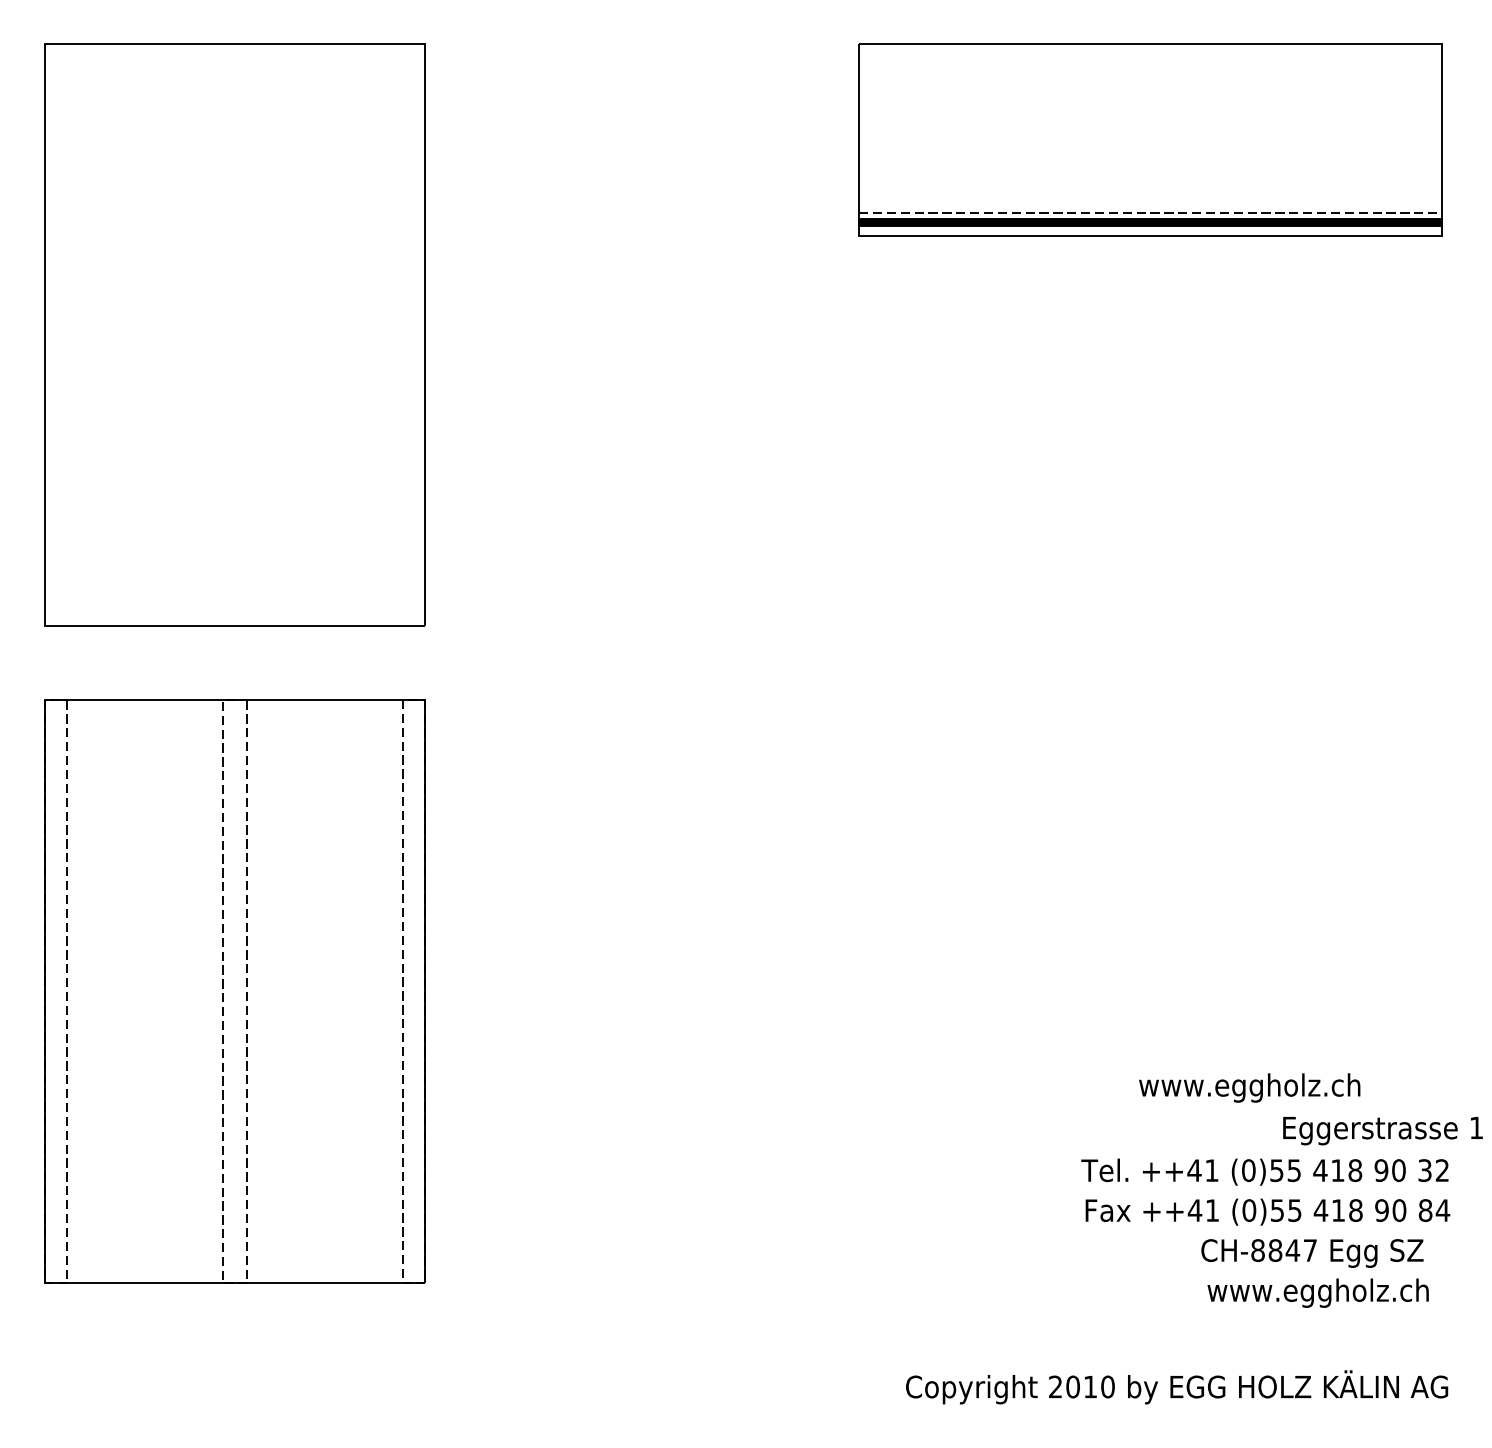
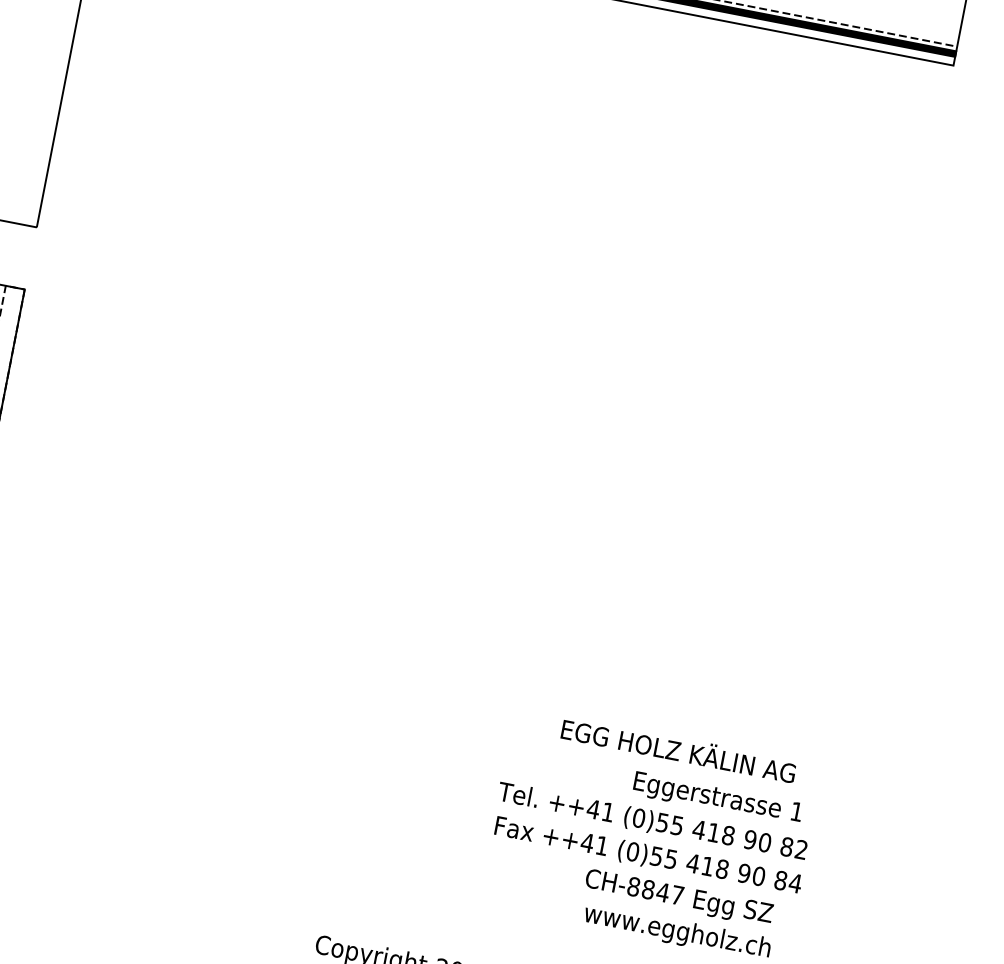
text: (1278, 1085) -> (677, 751), www.eggholz.ch -> EGG HOLZ KÄLIN AG
text: (1382, 1131) -> (717, 799), moved
text: (1424, 1170) -> (786, 846), 32 -> 82

